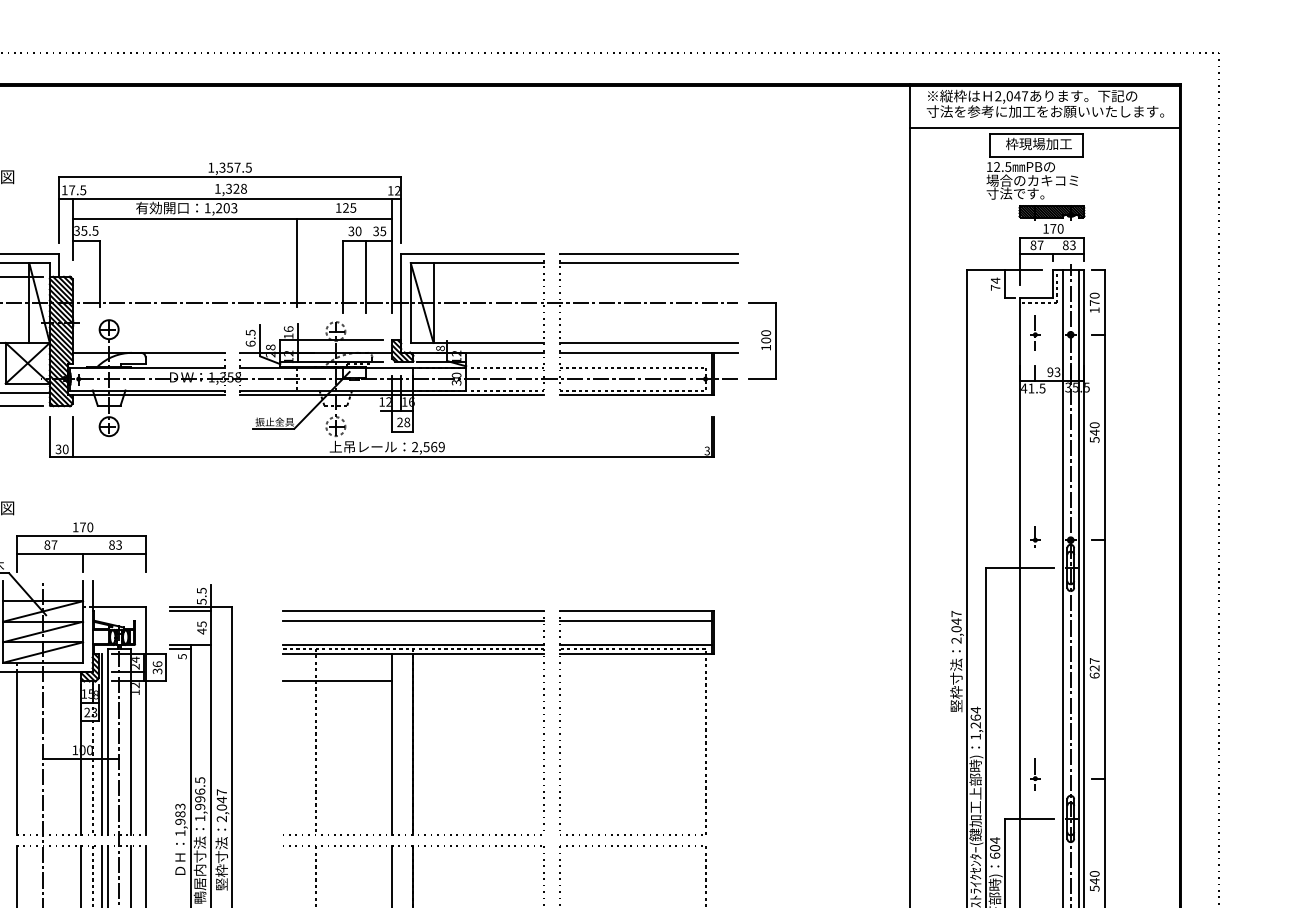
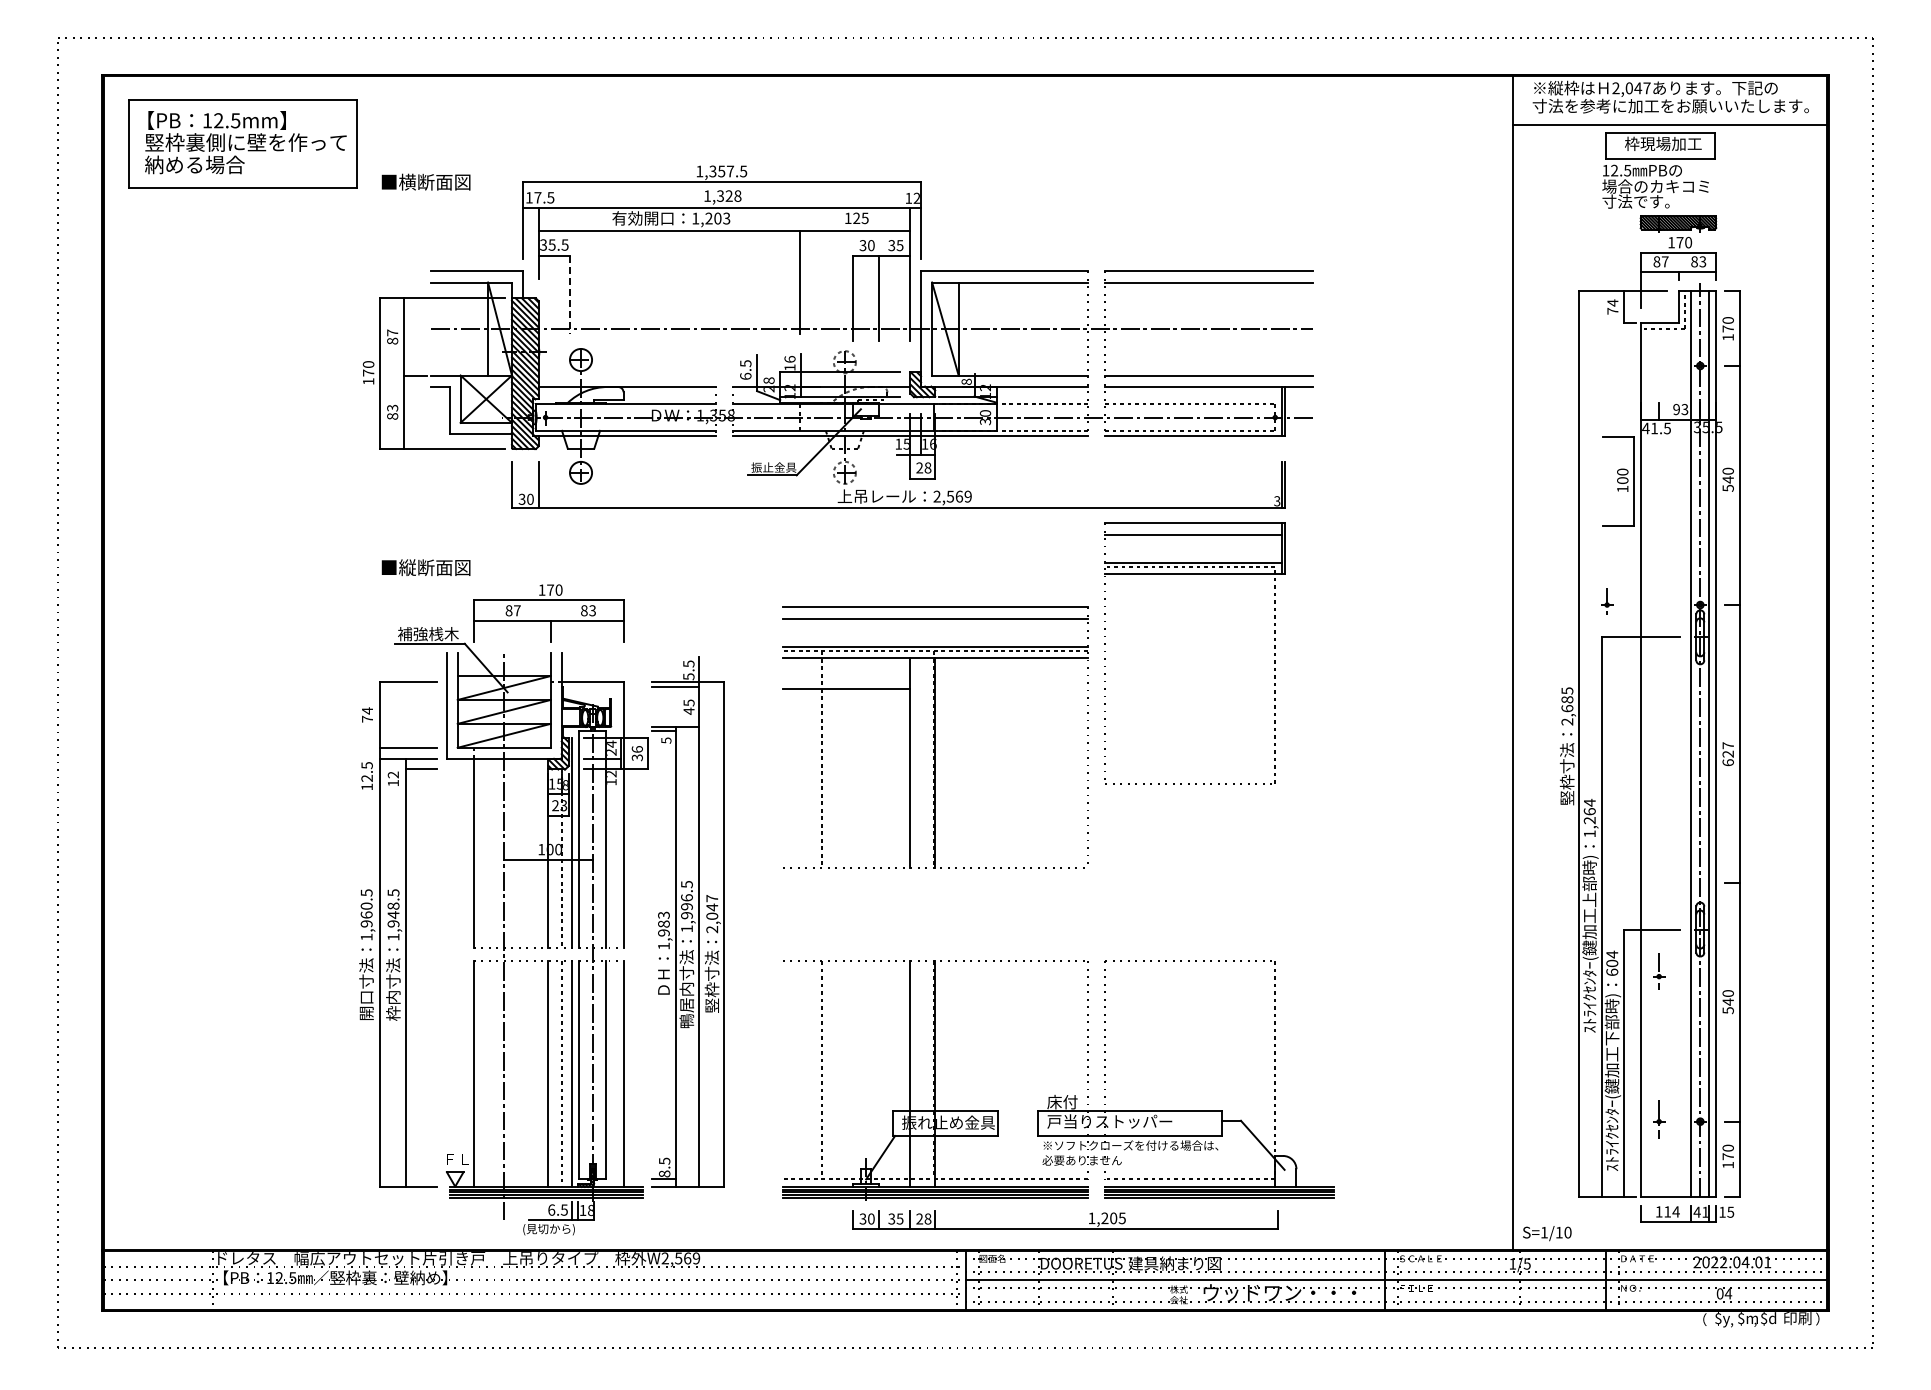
line: (99, 274) -> (569, 295), solid -> dashed
part: (1035, 332) -> (1659, 363), removed
part: (762, 341) -> (1618, 481), moved
text: (387, 401) -> (905, 443), 12 -> 15
part: (1035, 537) -> (1607, 601), moved
text: (956, 621) -> (1567, 699), 2,047 -> 2,685
part: (636, 654) -> (1194, 574), moved
part: (413, 722) -> (935, 737), moved
part: (1035, 774) -> (1659, 971), moved

